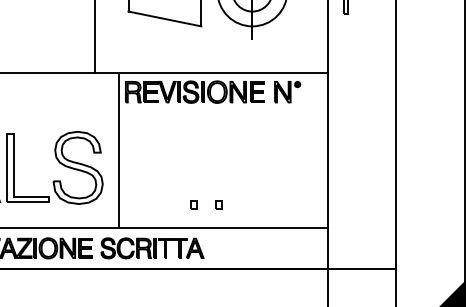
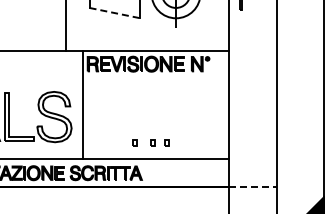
line: (164, 19) -> (114, 13), solid -> dashed
part: (238, 204) -> (166, 142), added
line: (361, 268) -> (252, 187), solid -> dashed

